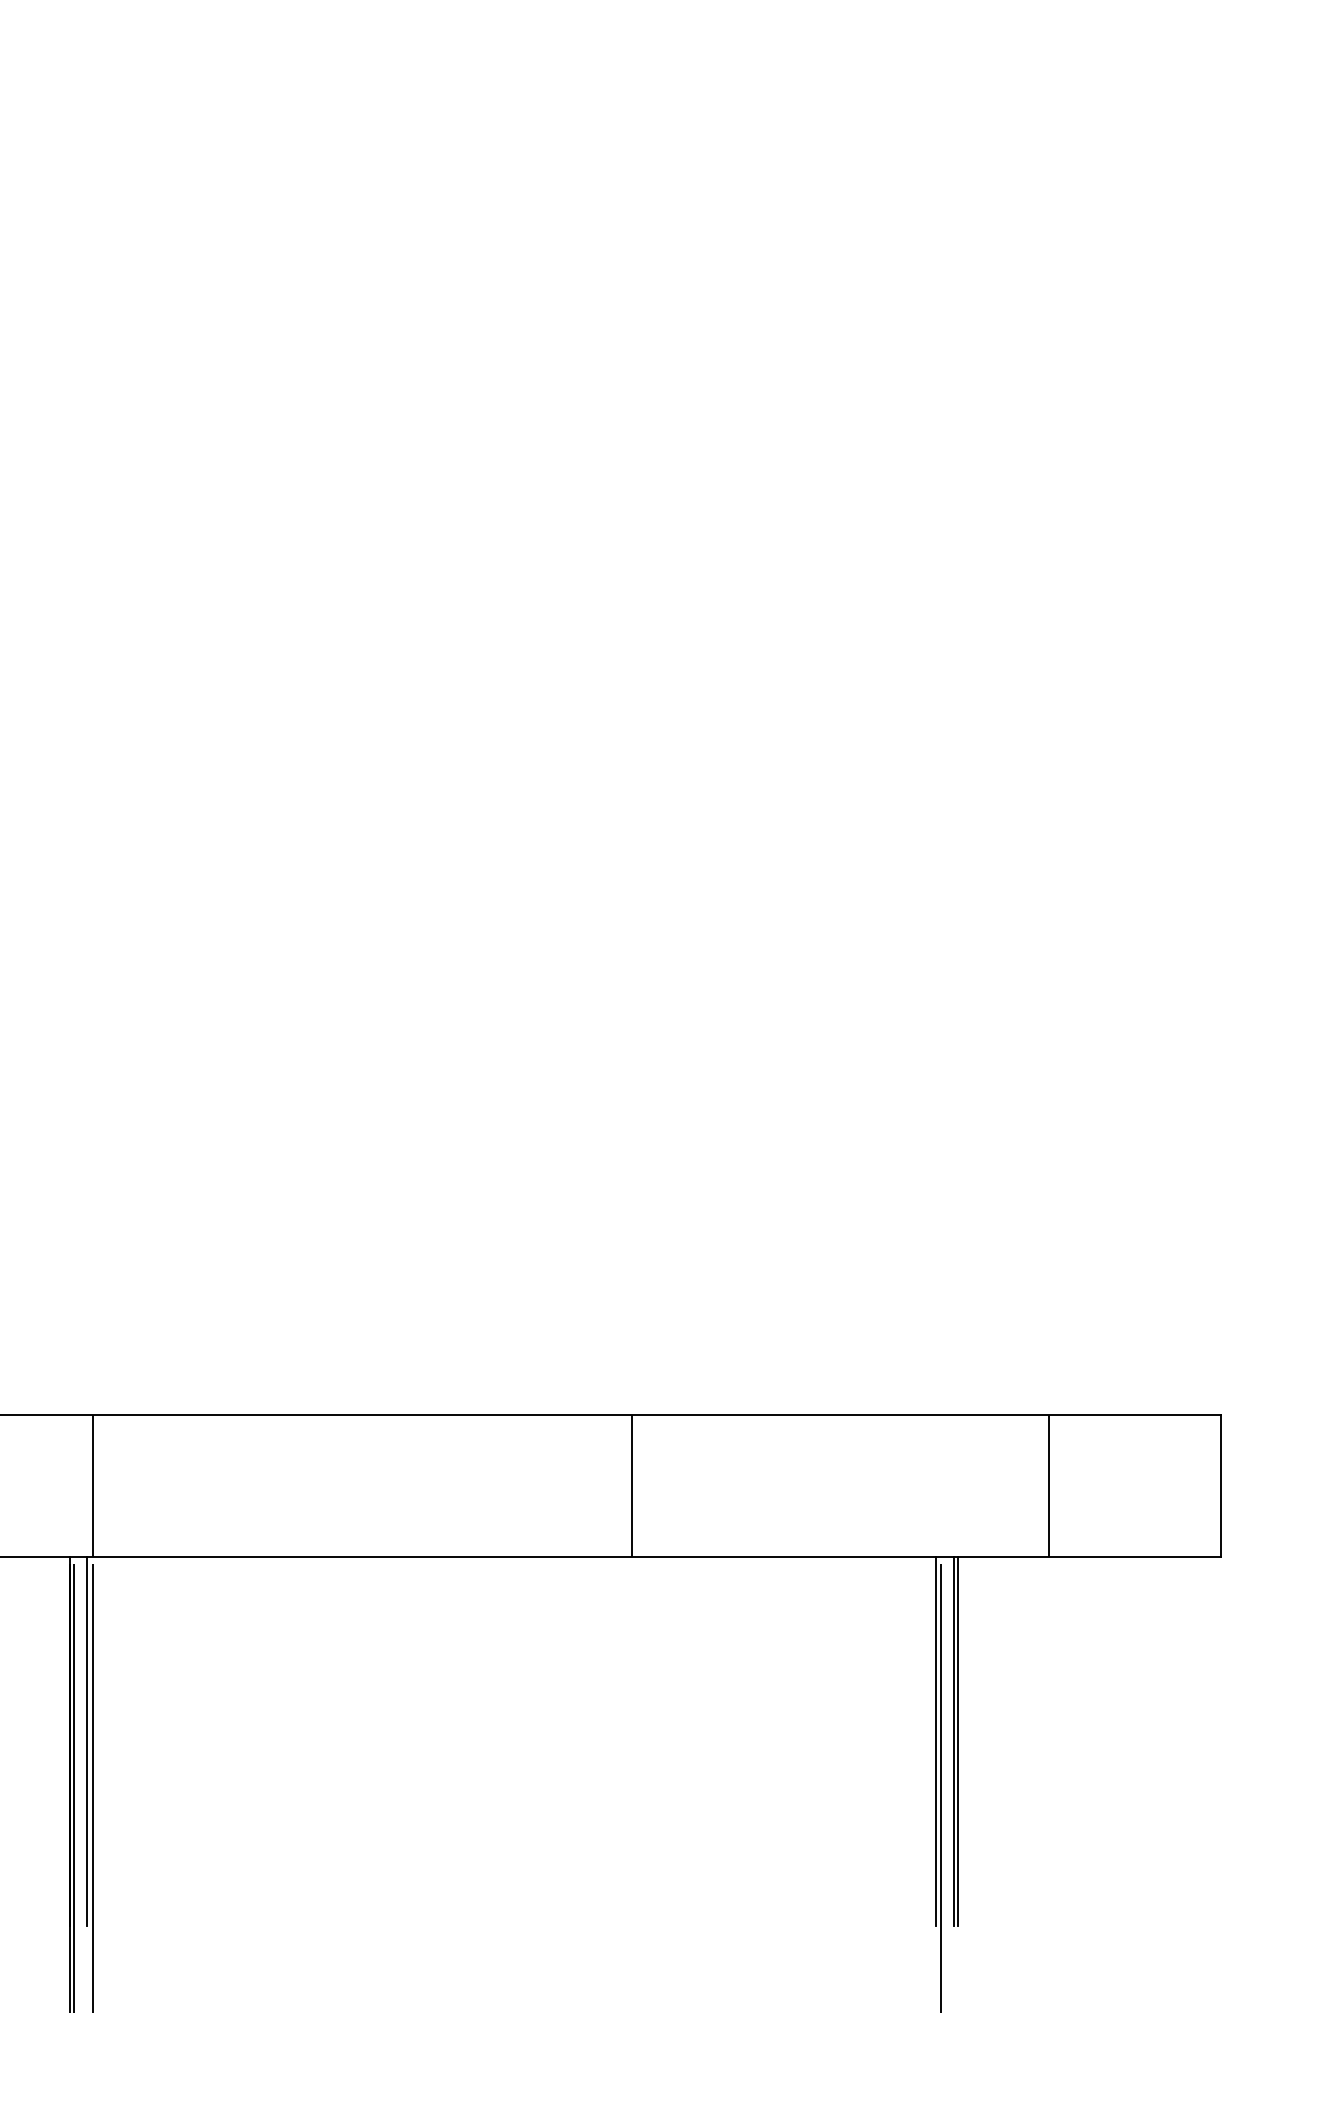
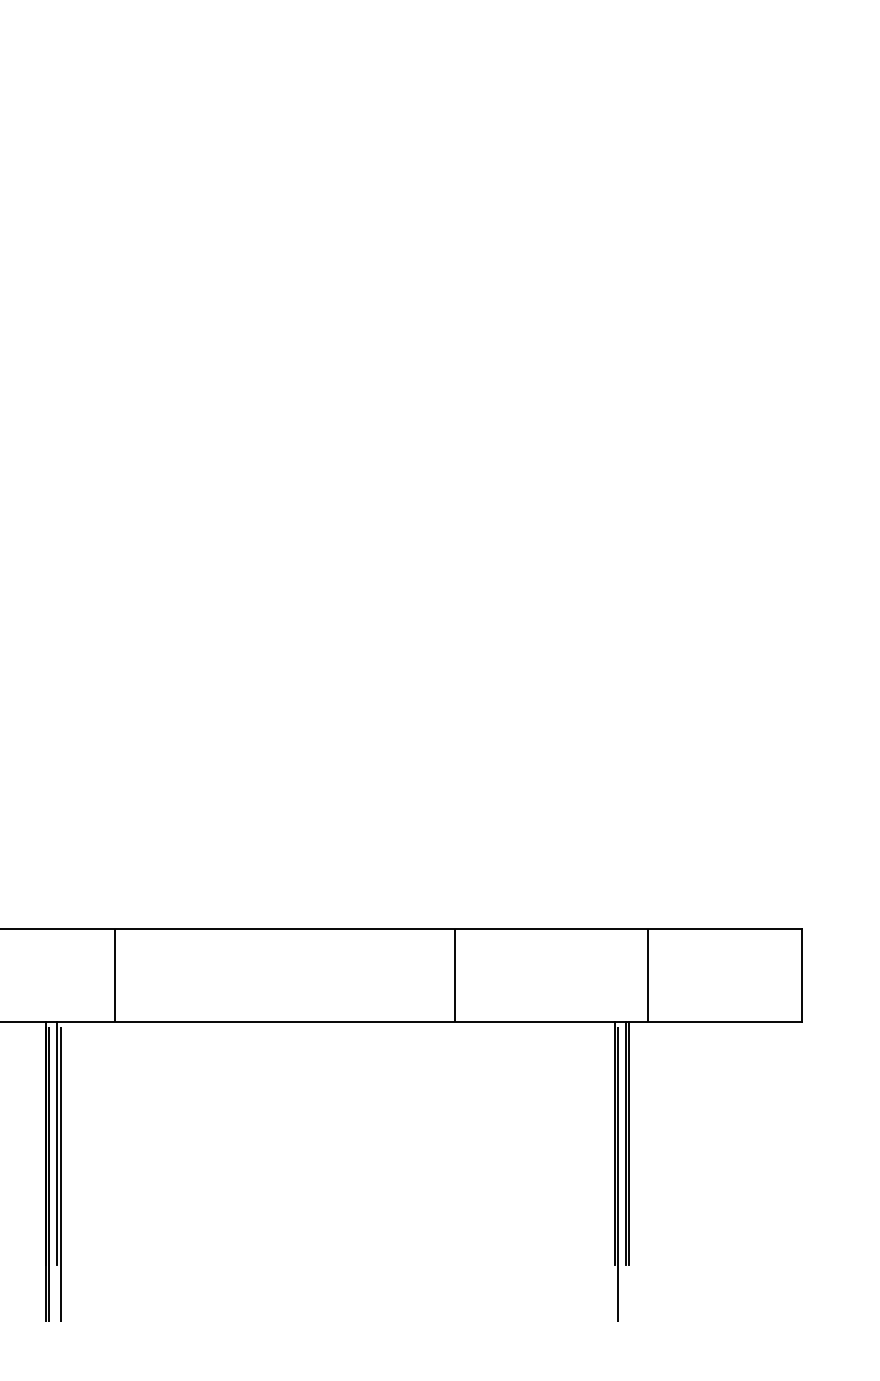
line: (93, 1485) -> (115, 975), moved
line: (632, 1485) -> (455, 975), moved
line: (1048, 1485) -> (647, 975), moved

